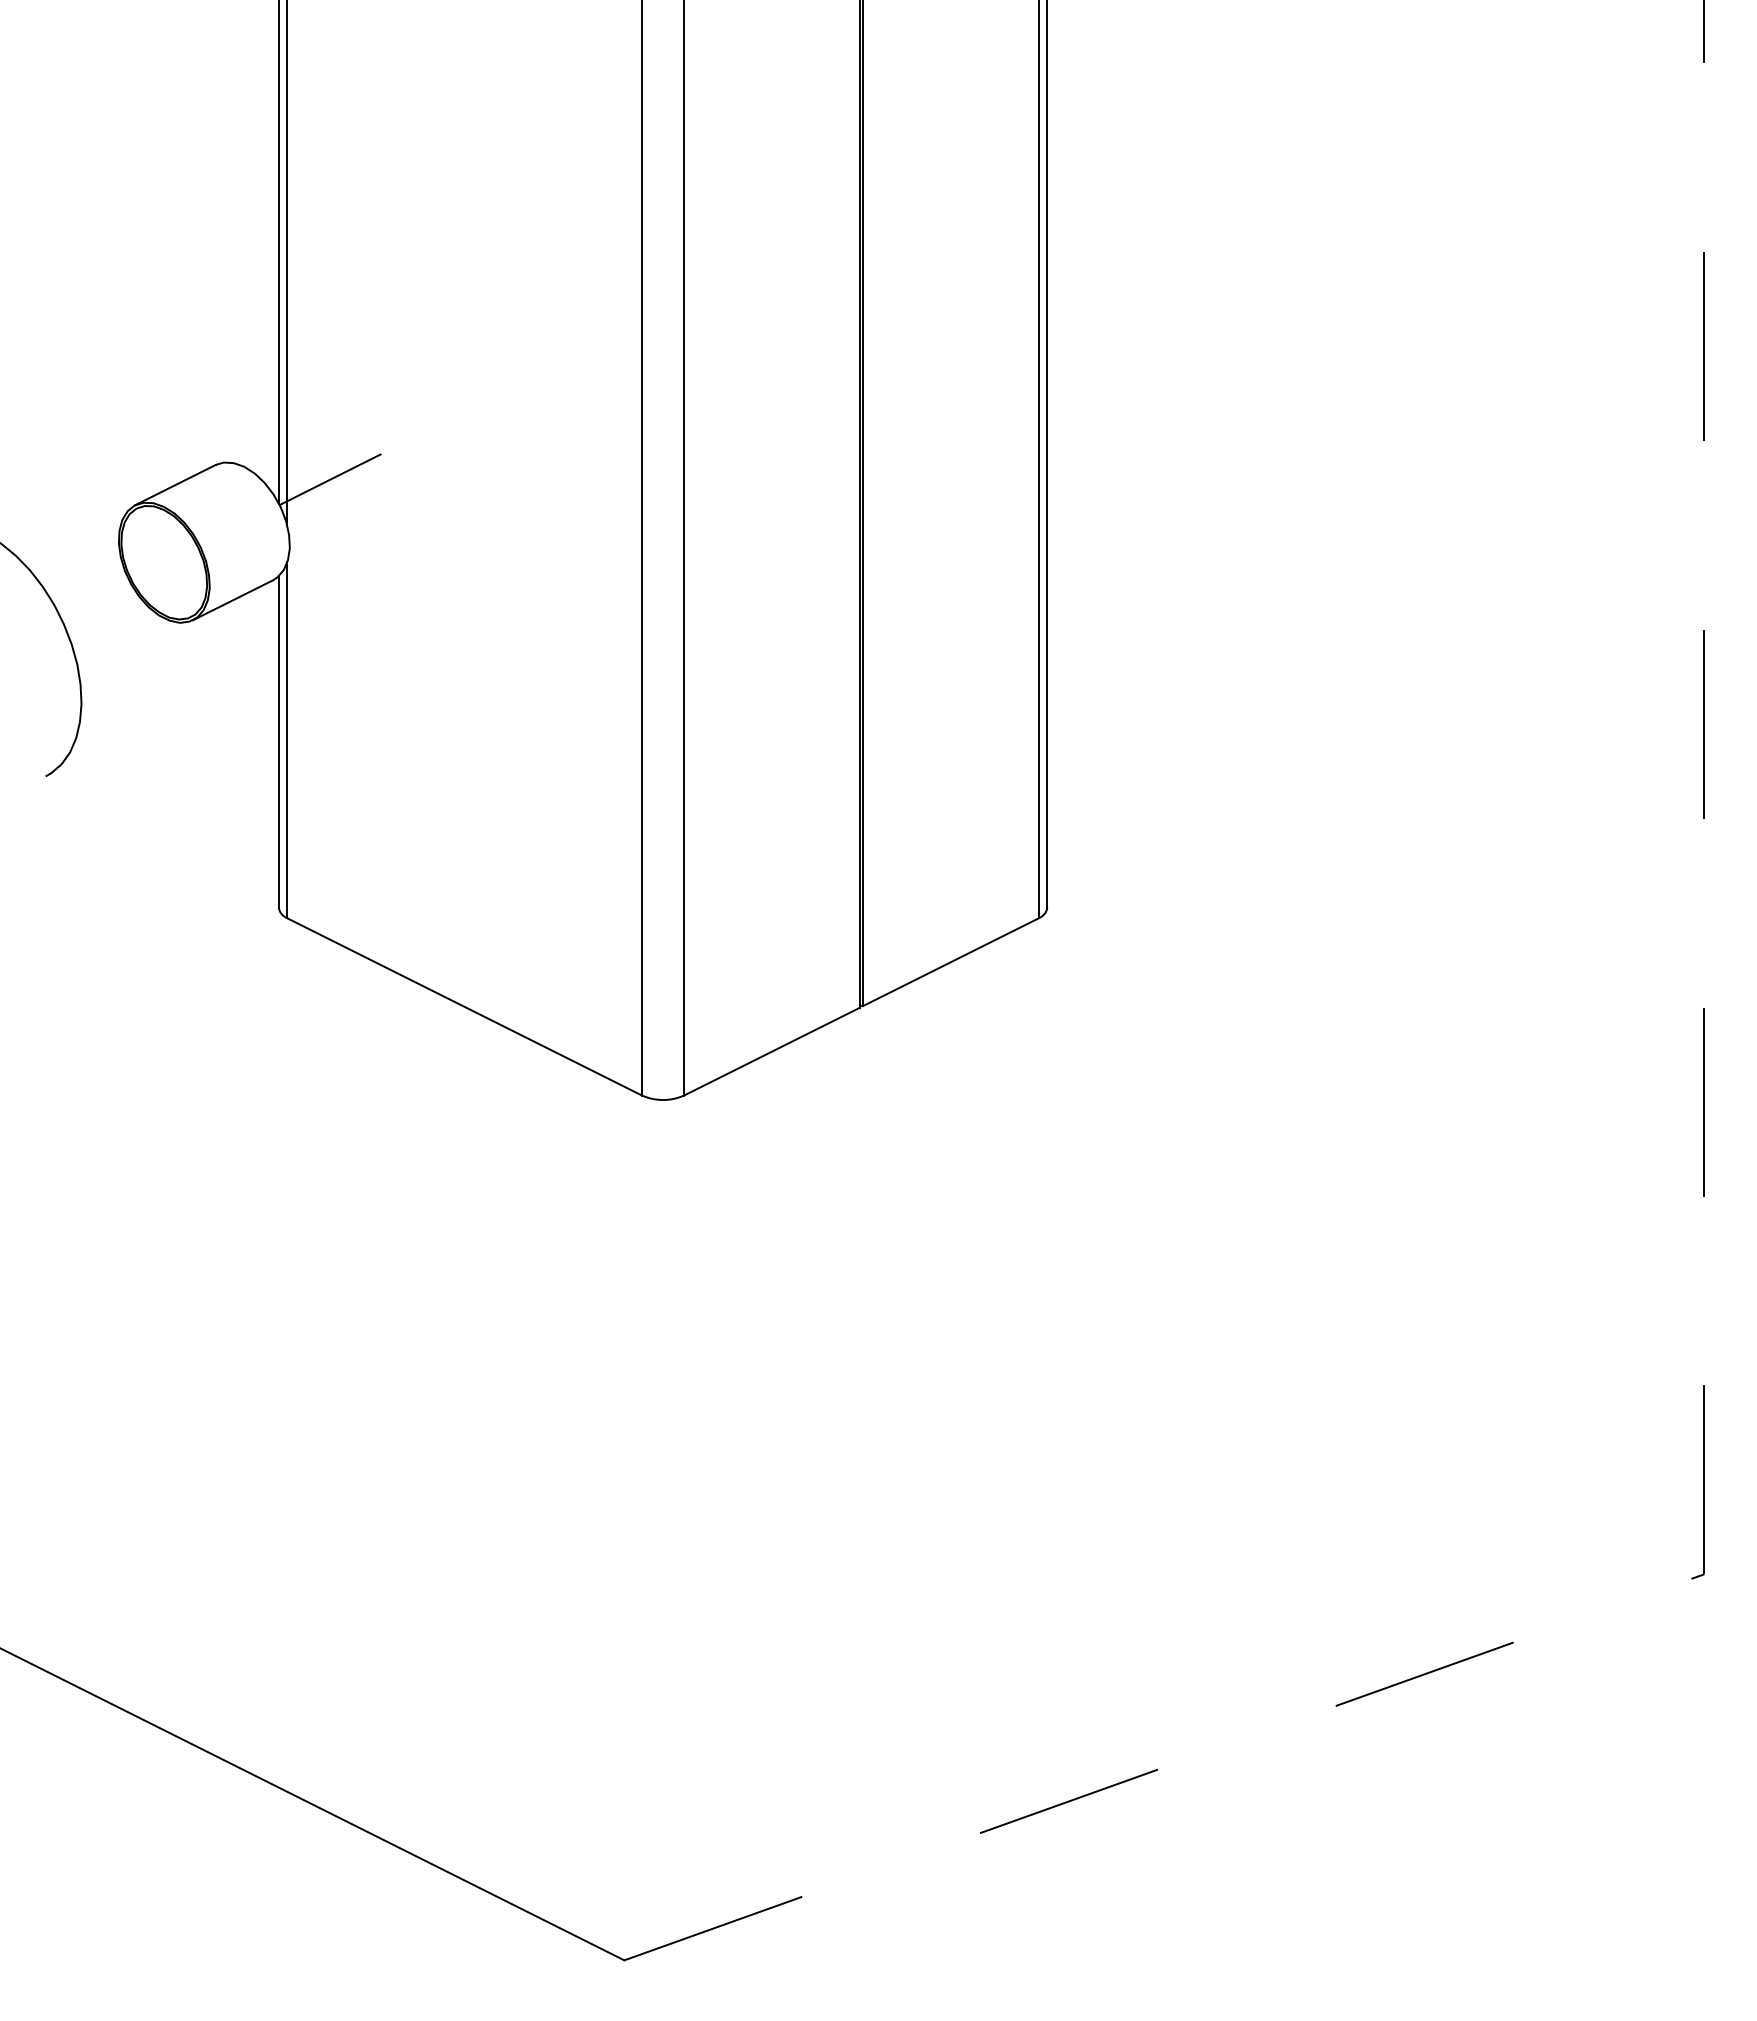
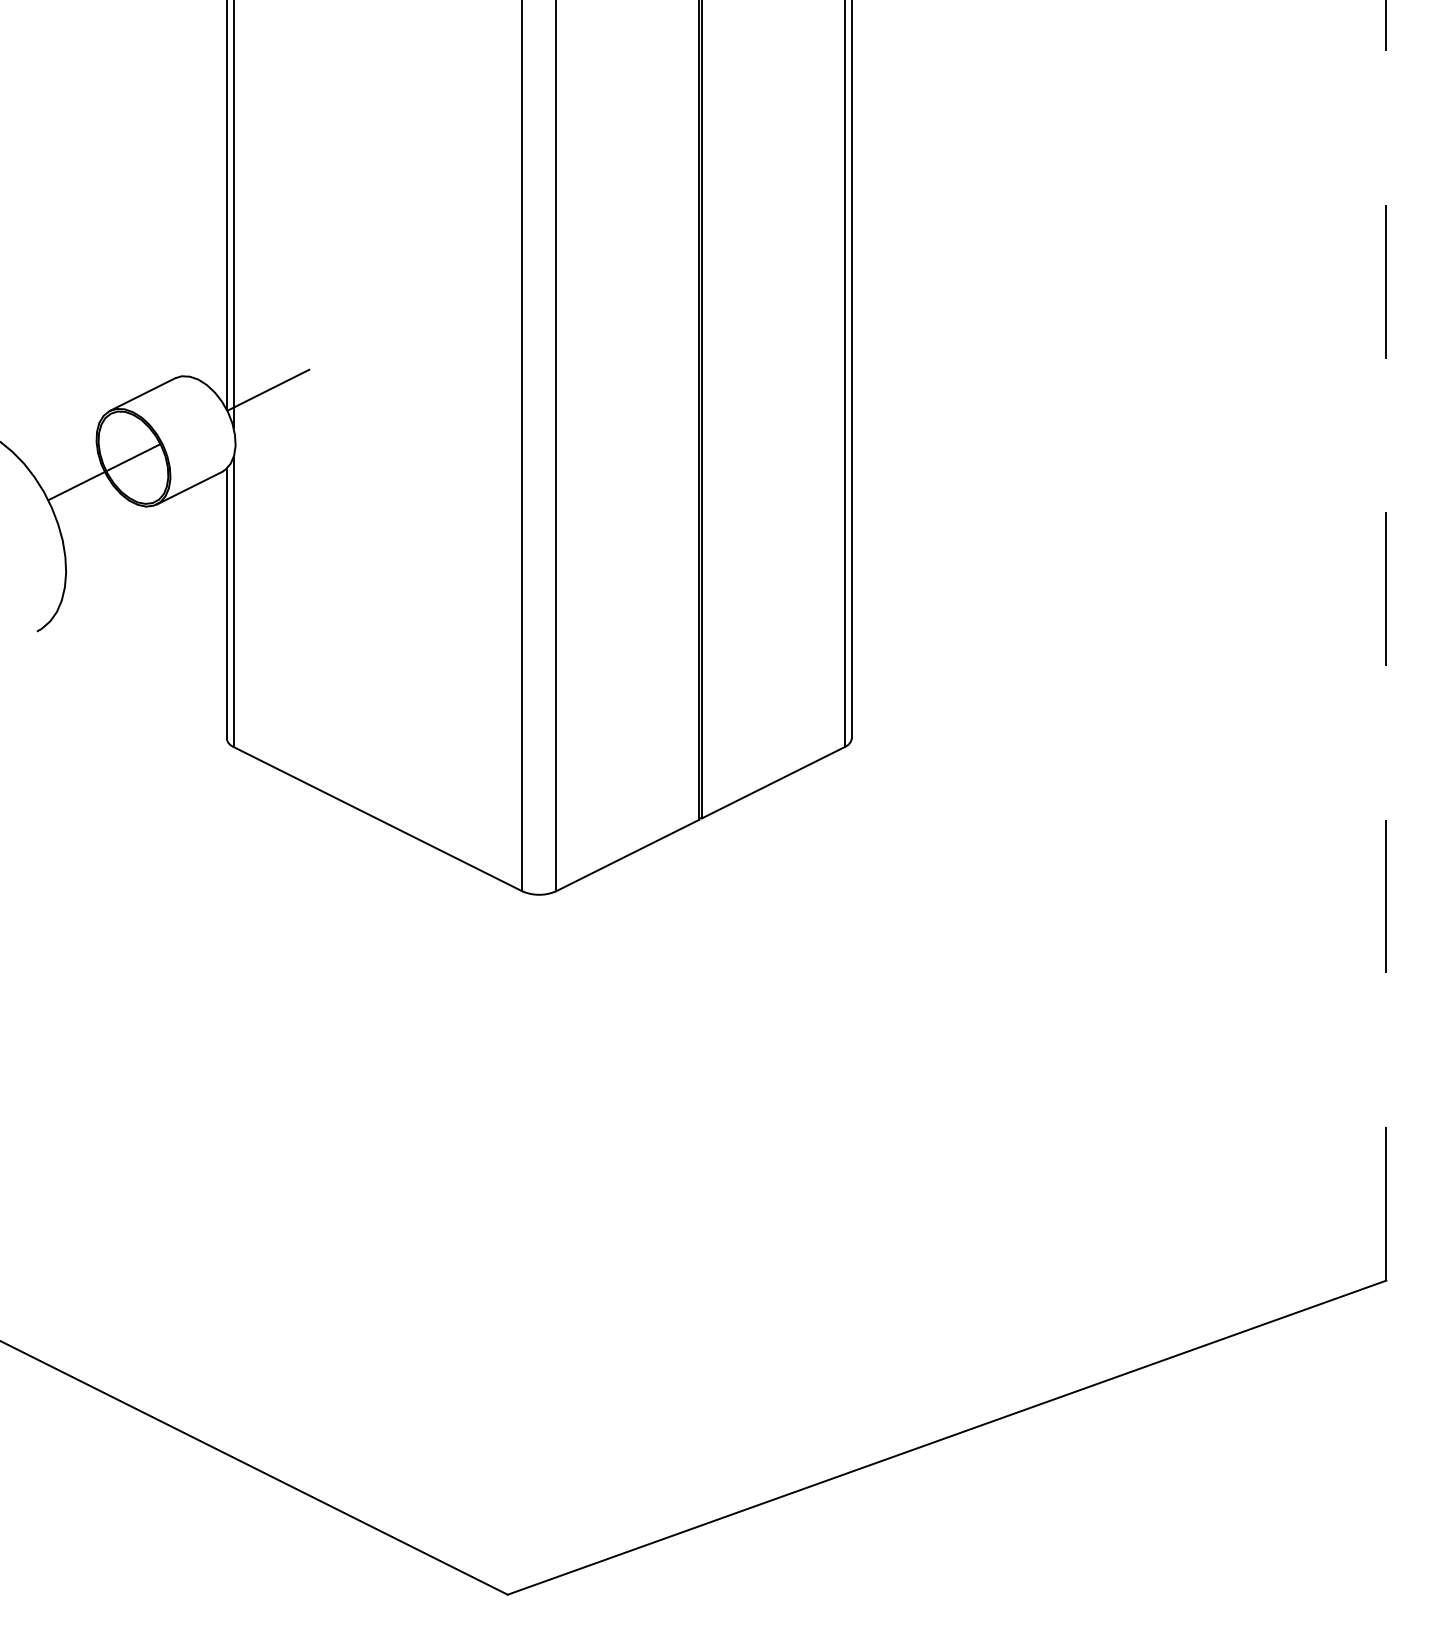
line: (128, 580) -> (104, 472), added
line: (1164, 1767) -> (947, 1437), dashed -> solid

